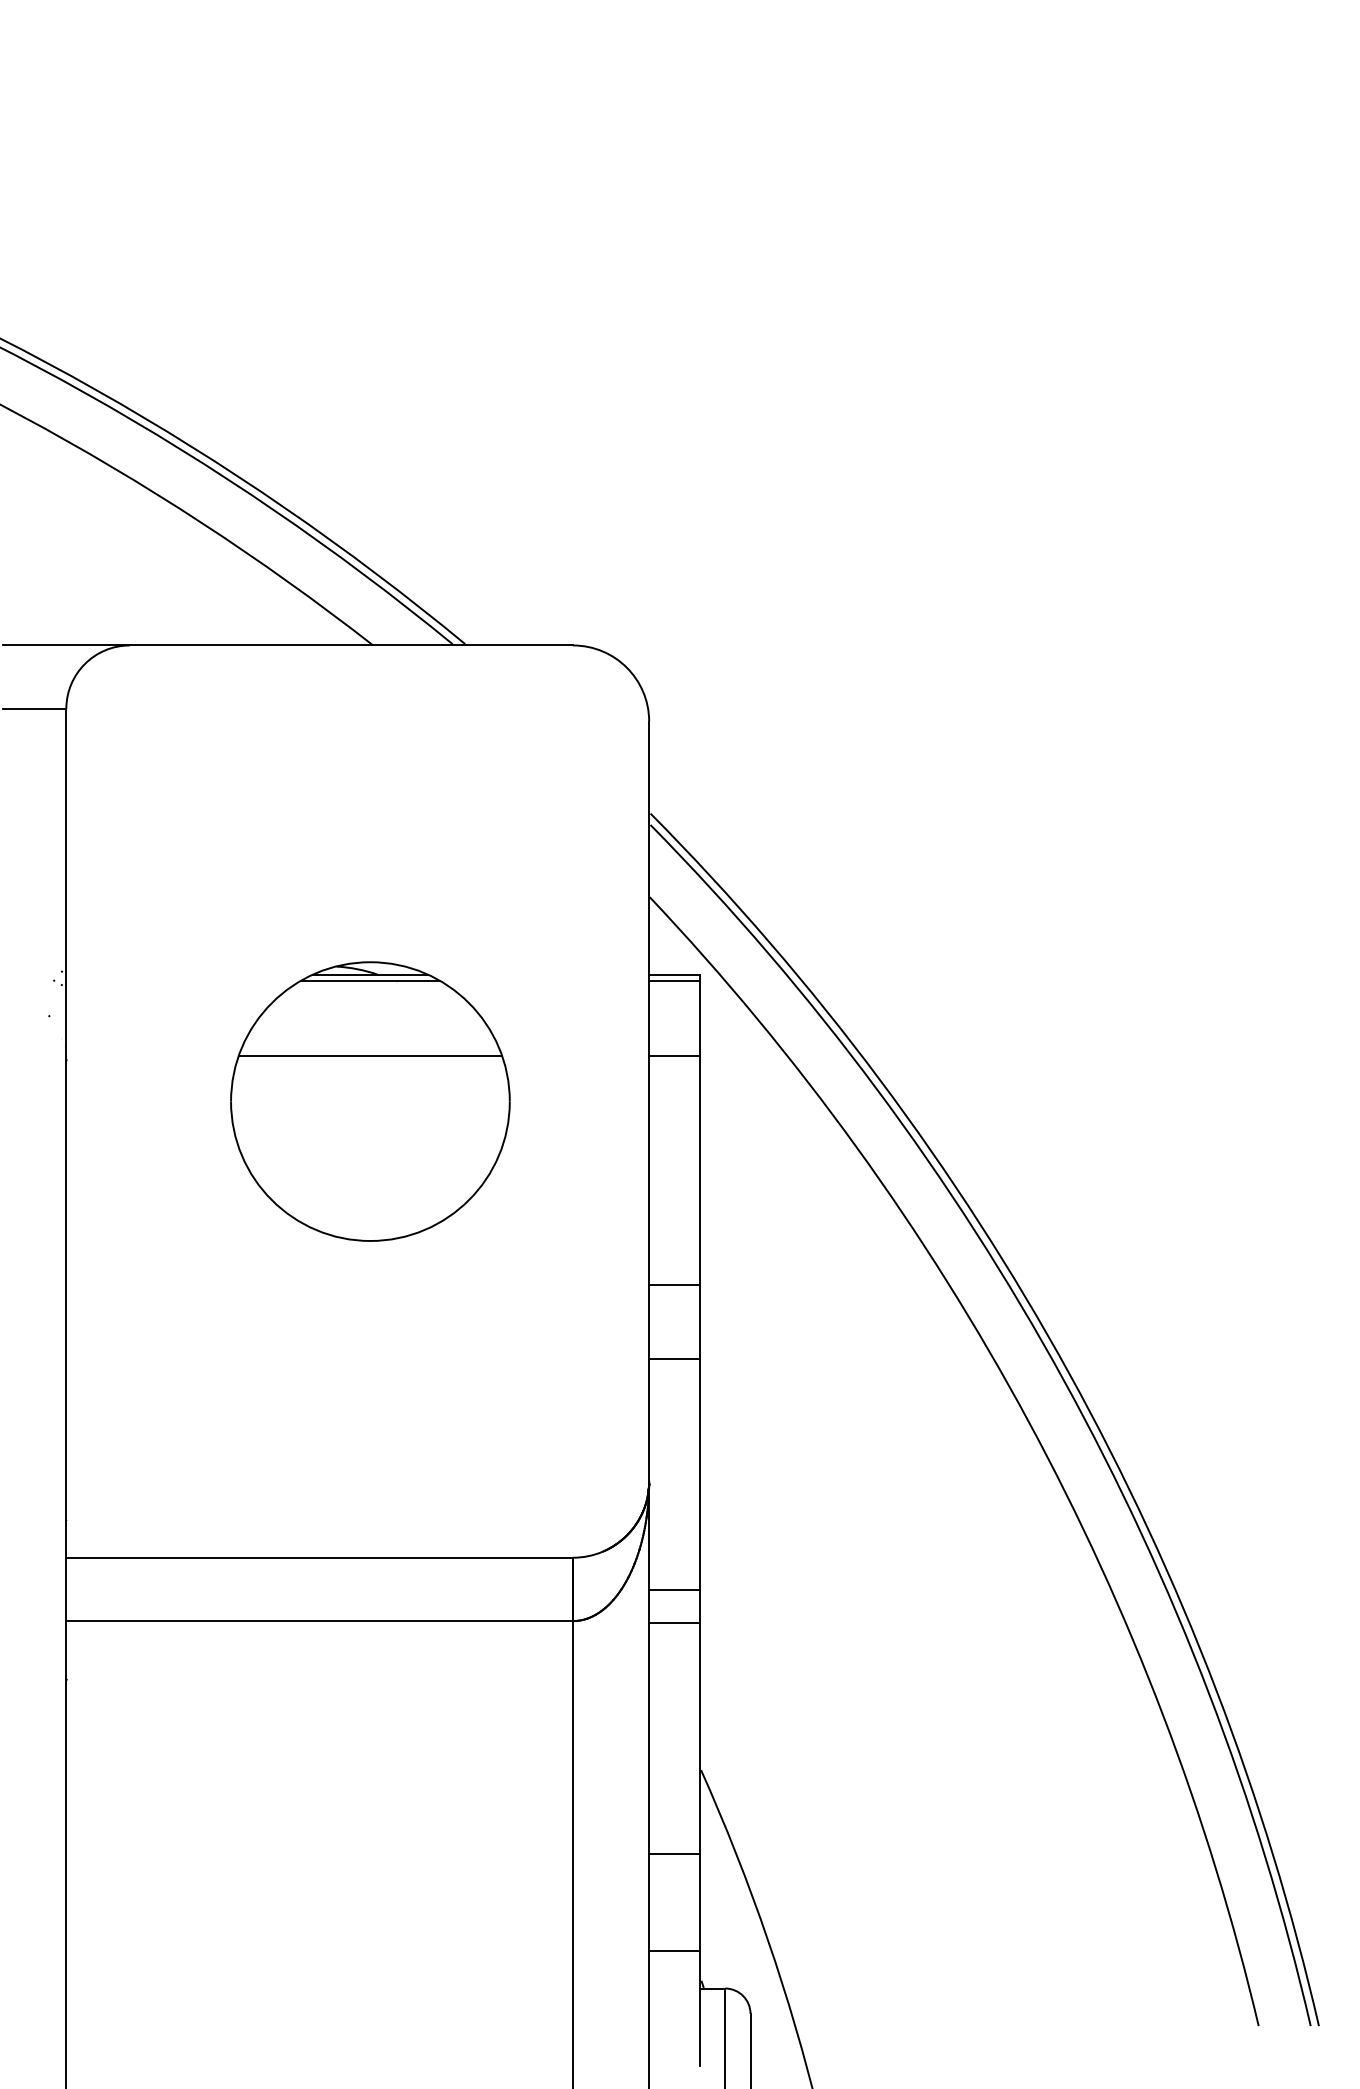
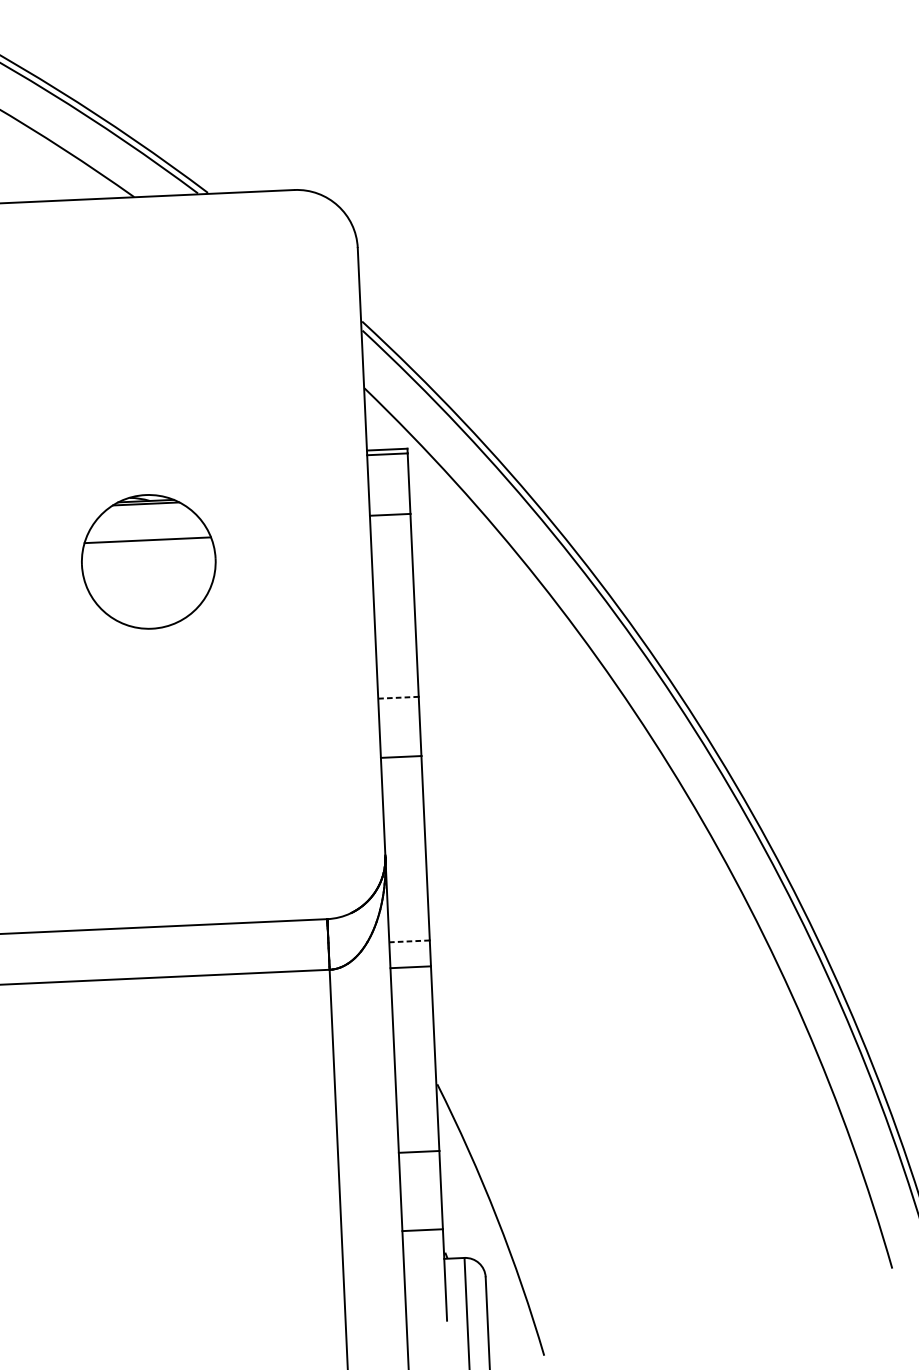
part: (370, 1101) -> (148, 561), size x0.6
line: (675, 1285) -> (399, 697), solid -> dashed
line: (674, 1590) -> (409, 941), solid -> dashed

